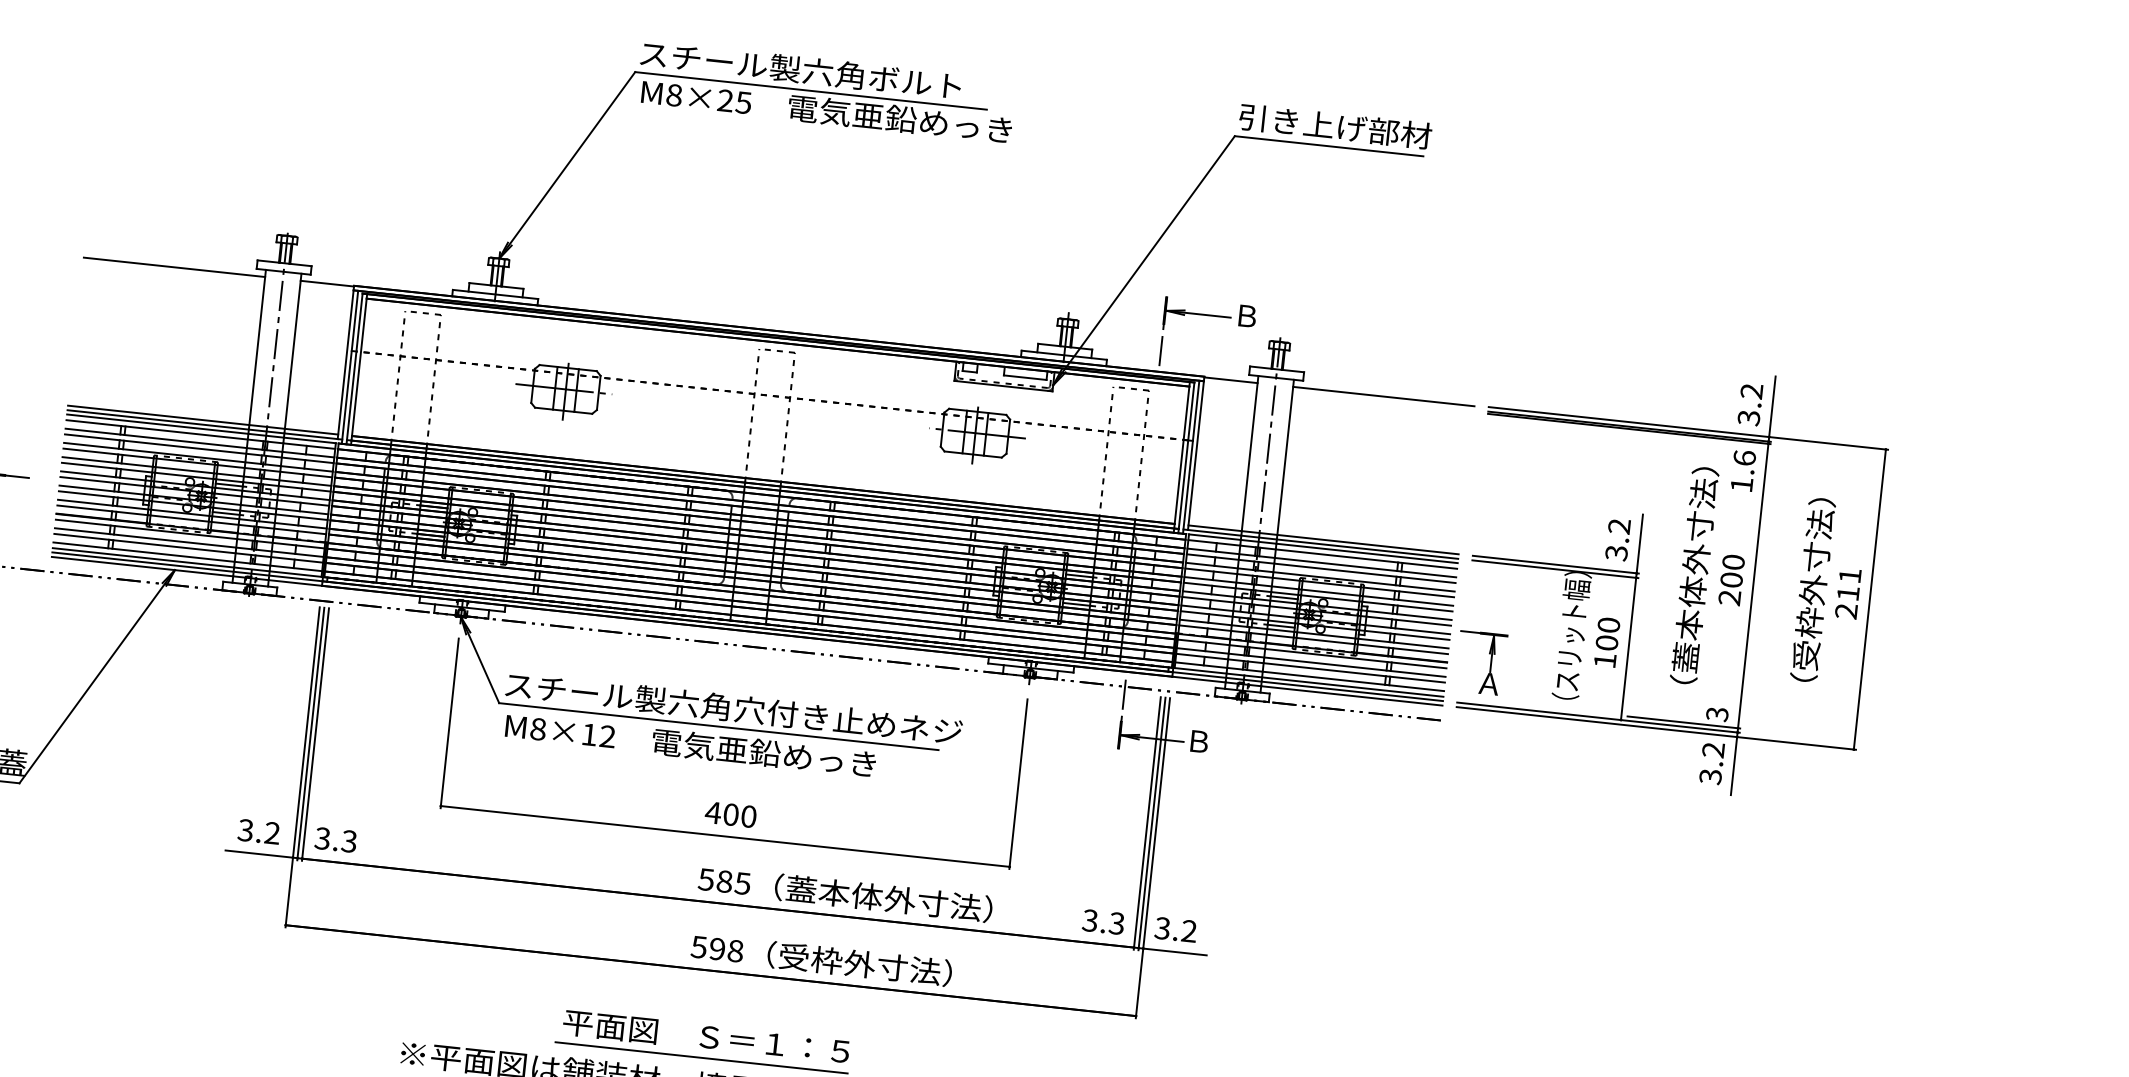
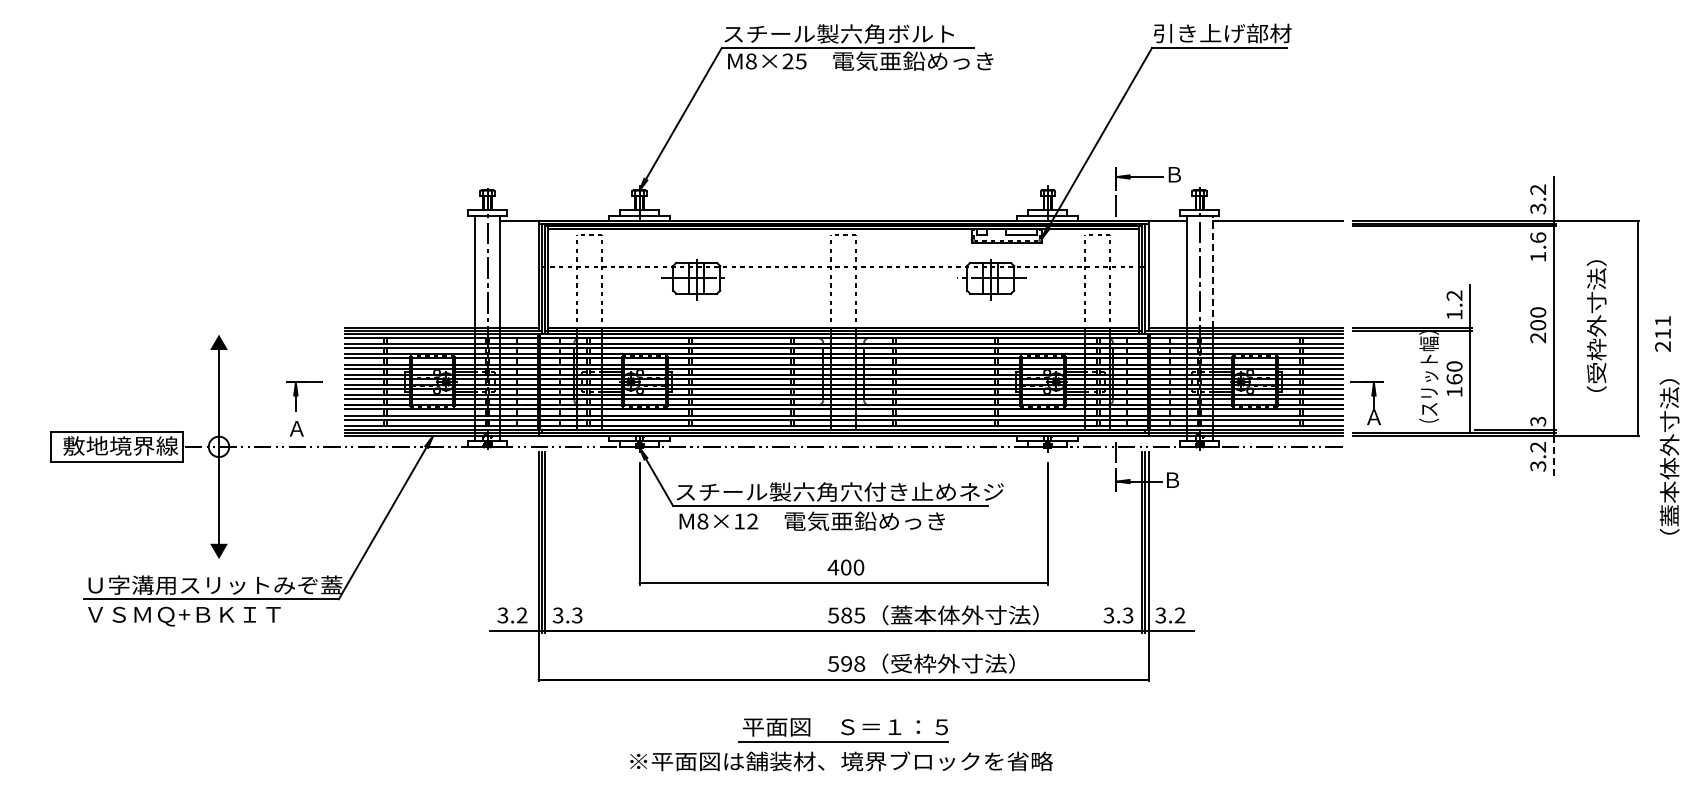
line: (174, 267) -> (409, 221), removed
line: (1285, 456) -> (1212, 271), solid -> dashed
text: (1616, 552) -> (1454, 314), 3.2 -> 1.2
text: (1694, 575) -> (1669, 456), moved
text: (1847, 592) -> (1662, 333), moved
text: (1606, 643) -> (1454, 379), 100 -> 160
line: (1734, 765) -> (1554, 456), solid -> dashed

